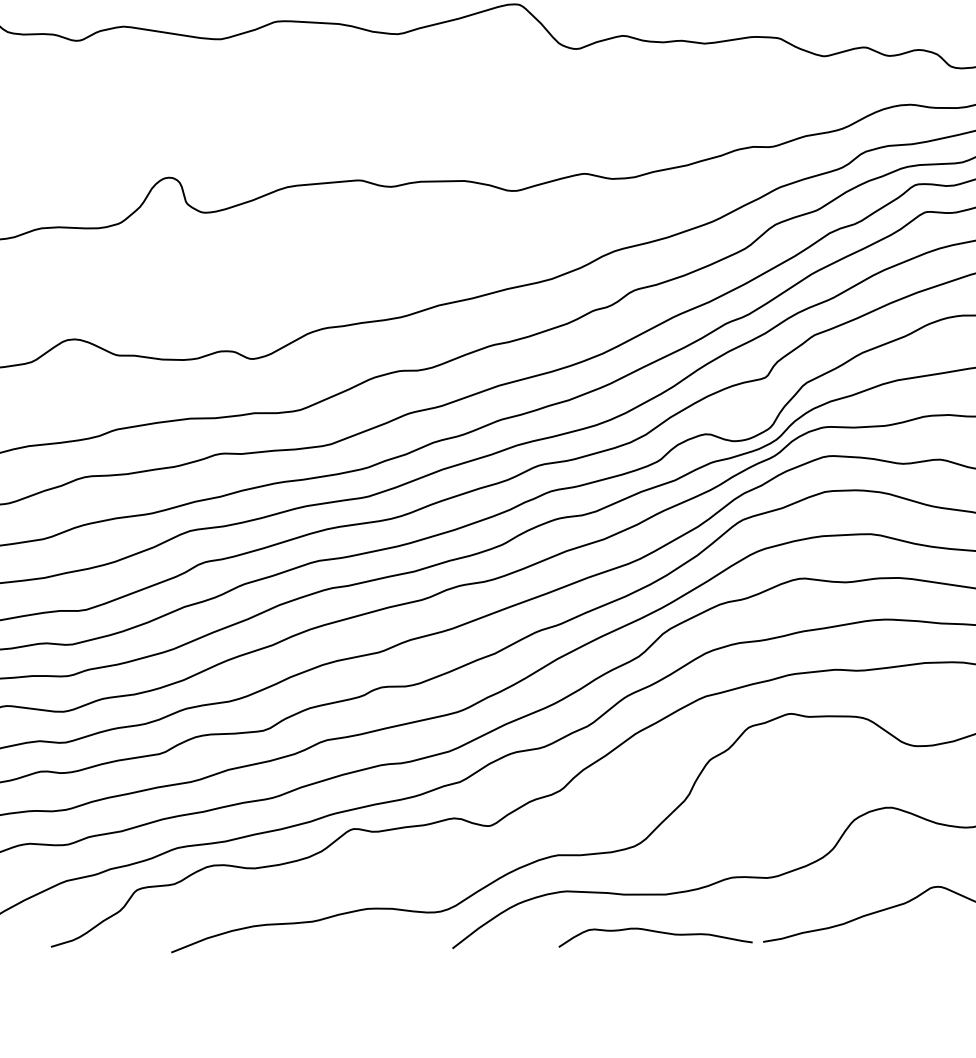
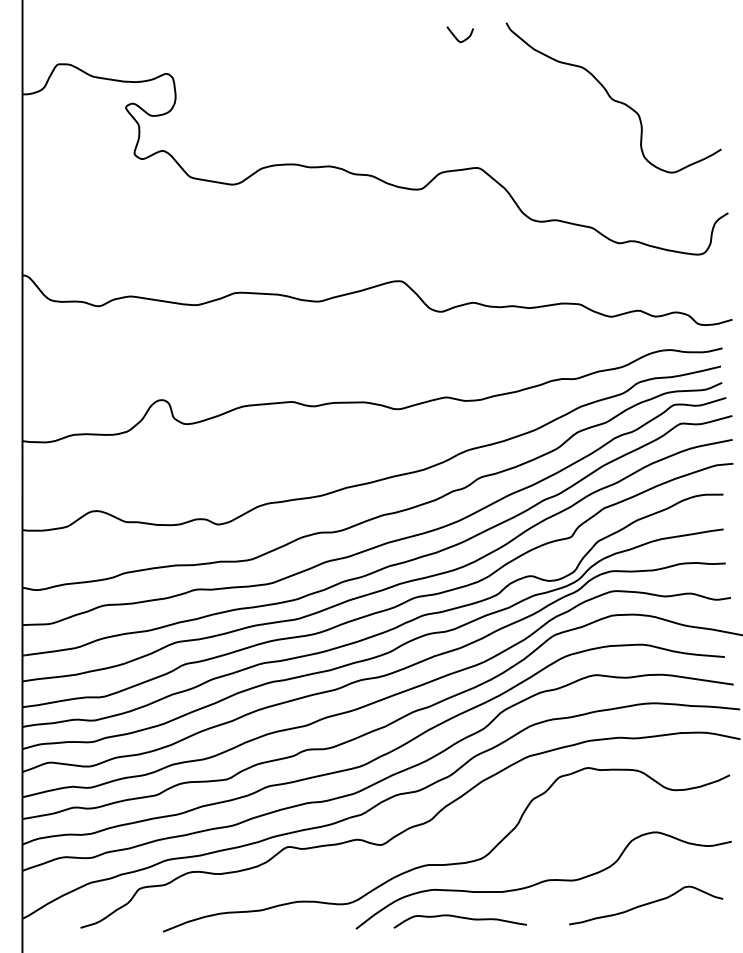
curve: (654, 933) -> (459, 918), moved

